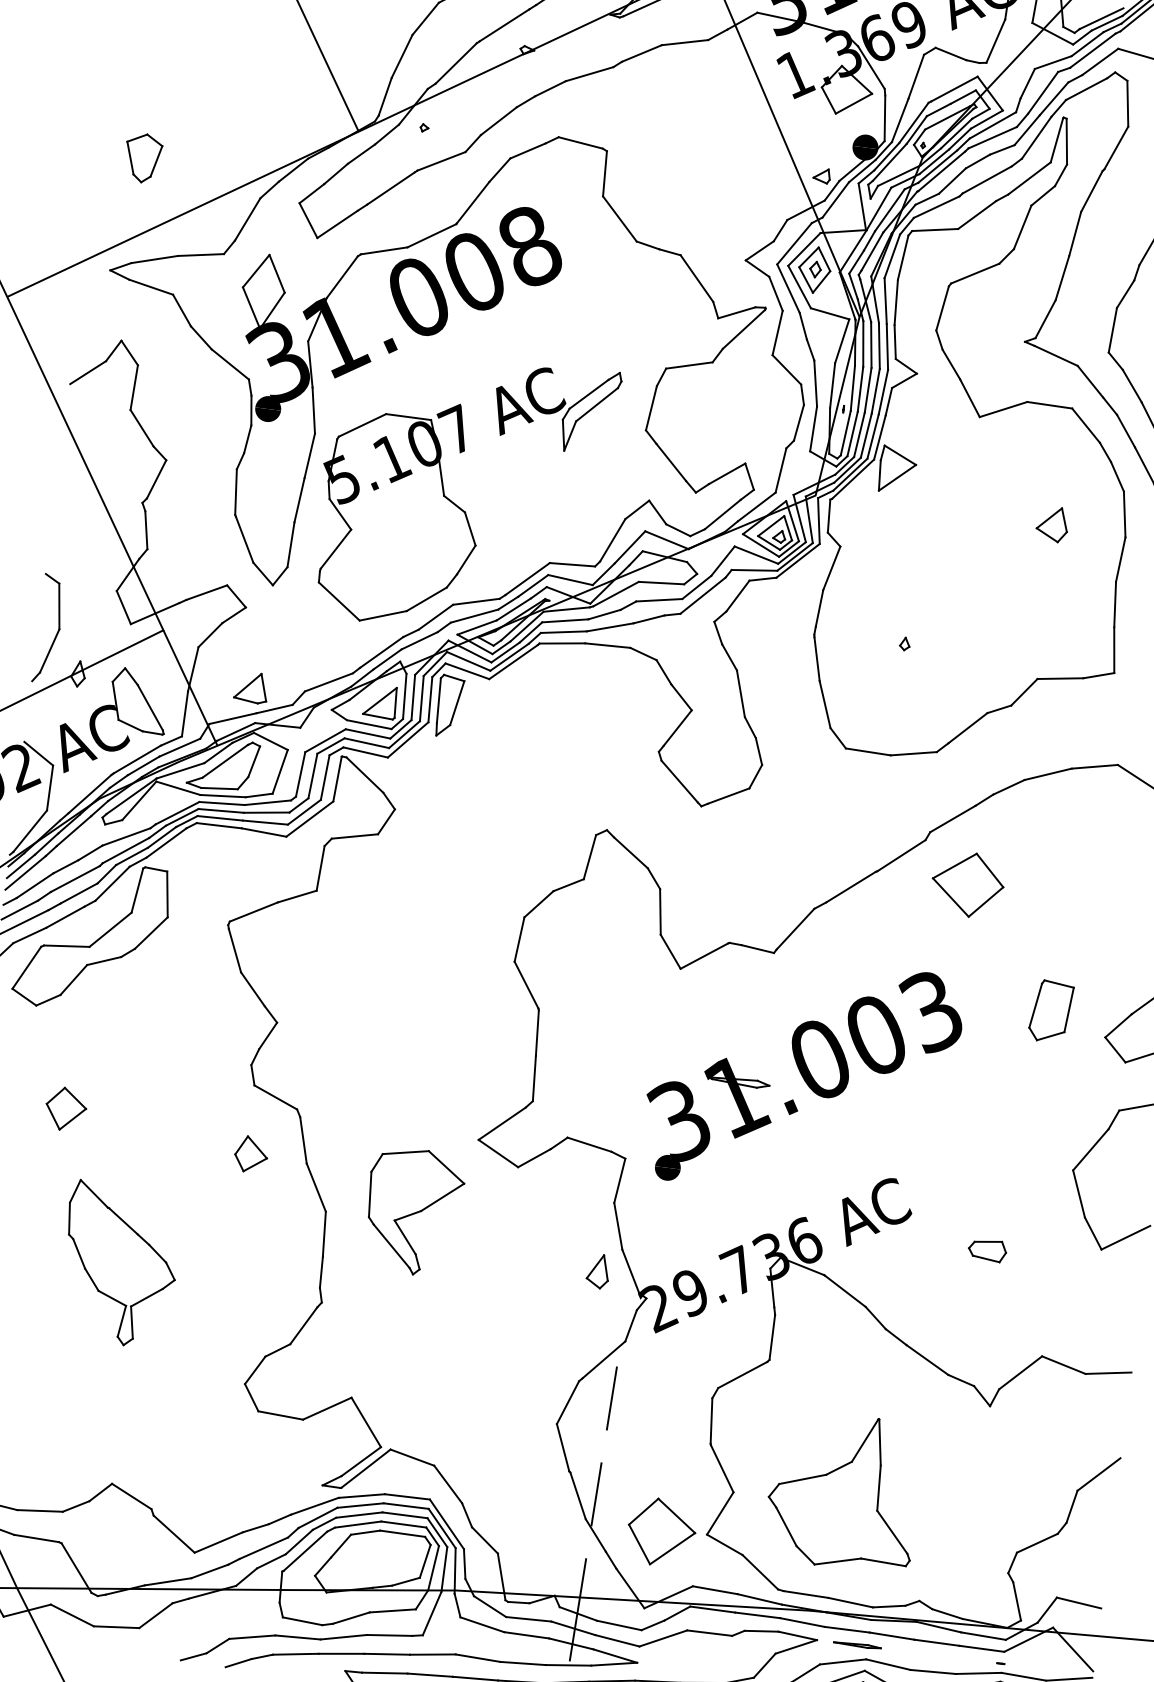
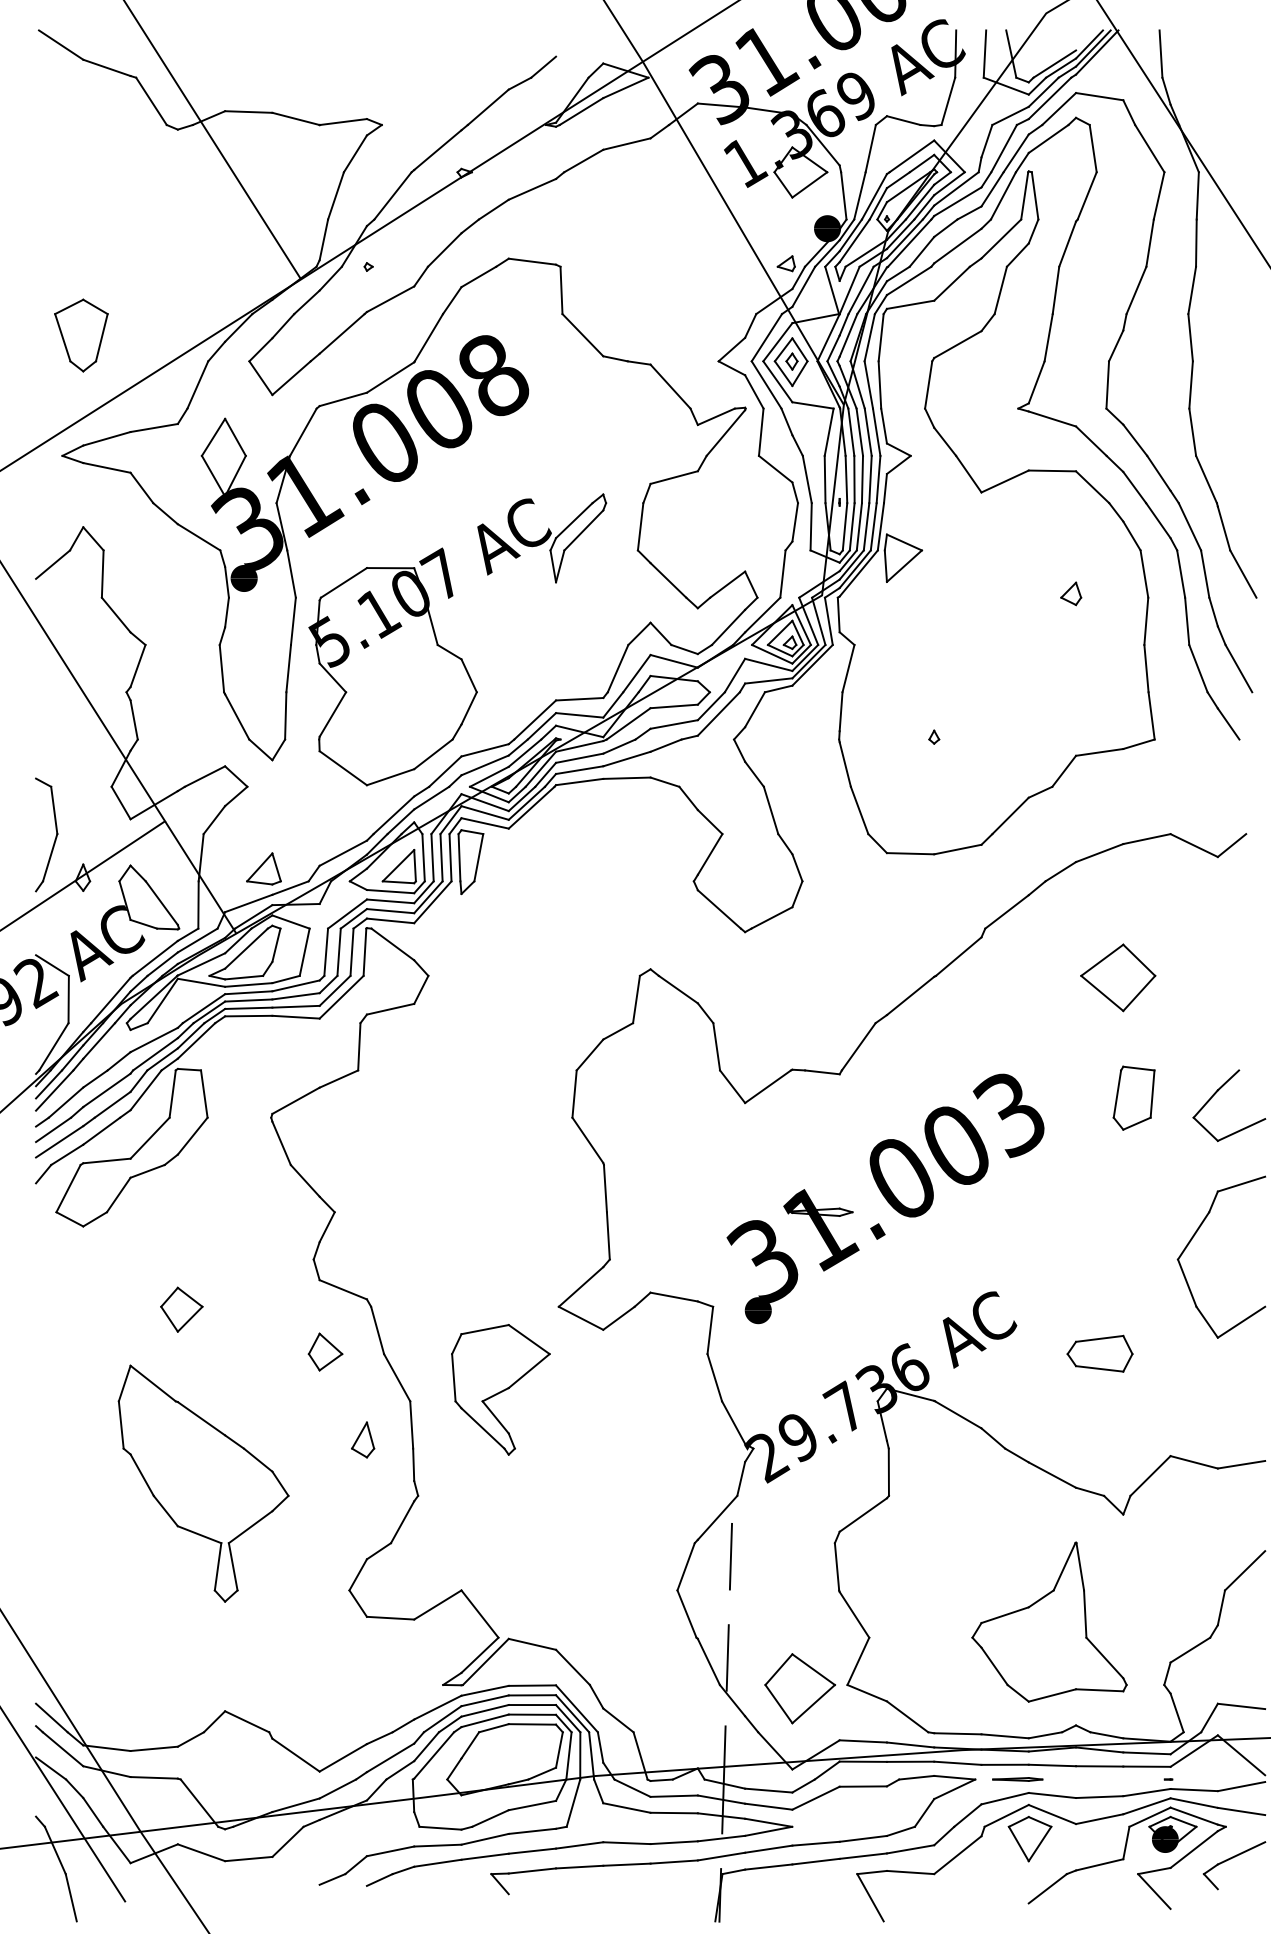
part: (143, 158) -> (81, 335), size x1.43
part: (1053, 524) -> (1071, 593), size x0.62
part: (968, 884) -> (1118, 977), moved
part: (65, 1108) -> (181, 1309), moved
part: (987, 1250) -> (1099, 1353), size x1.67
part: (119, 1264) -> (203, 1483), size x1.43
part: (598, 1270) -> (363, 1439), moved
part: (844, 1490) -> (1049, 1621), moved

